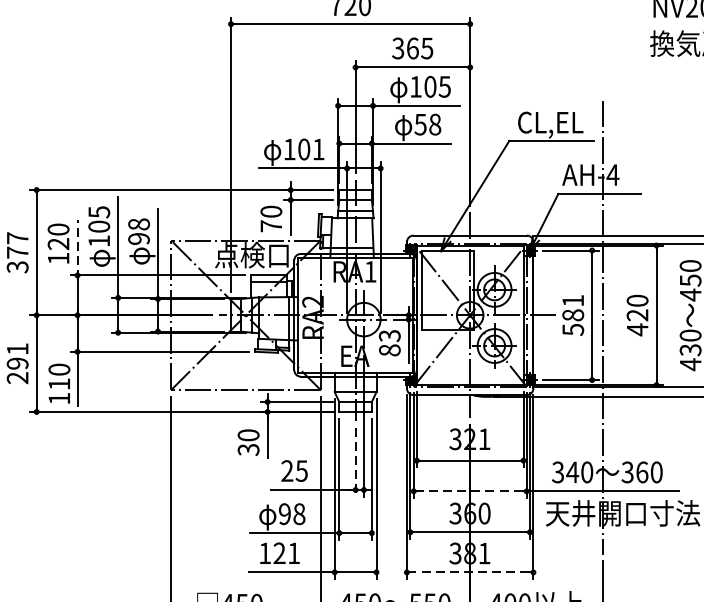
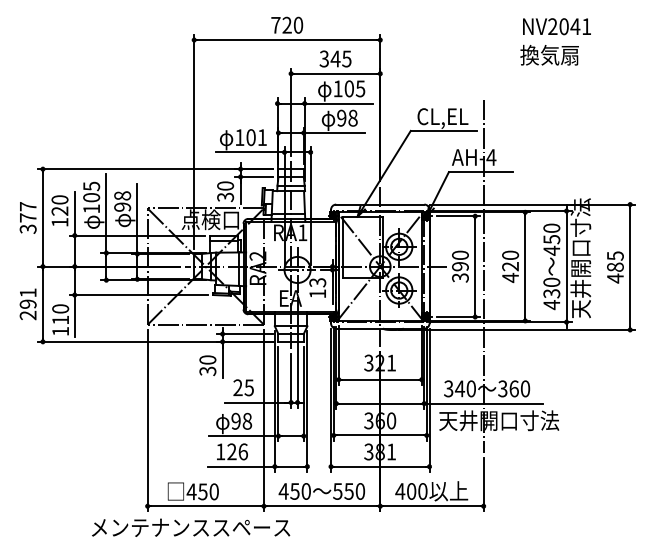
text: (412, 47) -> (335, 58), 365 -> 345
text: (420, 123) -> (341, 117), 58 -> 98
text: (271, 226) -> (225, 197), 70 -> 30
line: (77, 249) -> (74, 215), dashed -> solid
text: (573, 315) -> (460, 266), 581 -> 390
text: (389, 349) -> (317, 293), 83 -> 13
line: (356, 461) -> (291, 380), dashed -> solid
line: (470, 491) -> (380, 403), dashed -> solid
text: (293, 552) -> (242, 451), 121 -> 126
line: (469, 572) -> (379, 466), dashed -> solid

